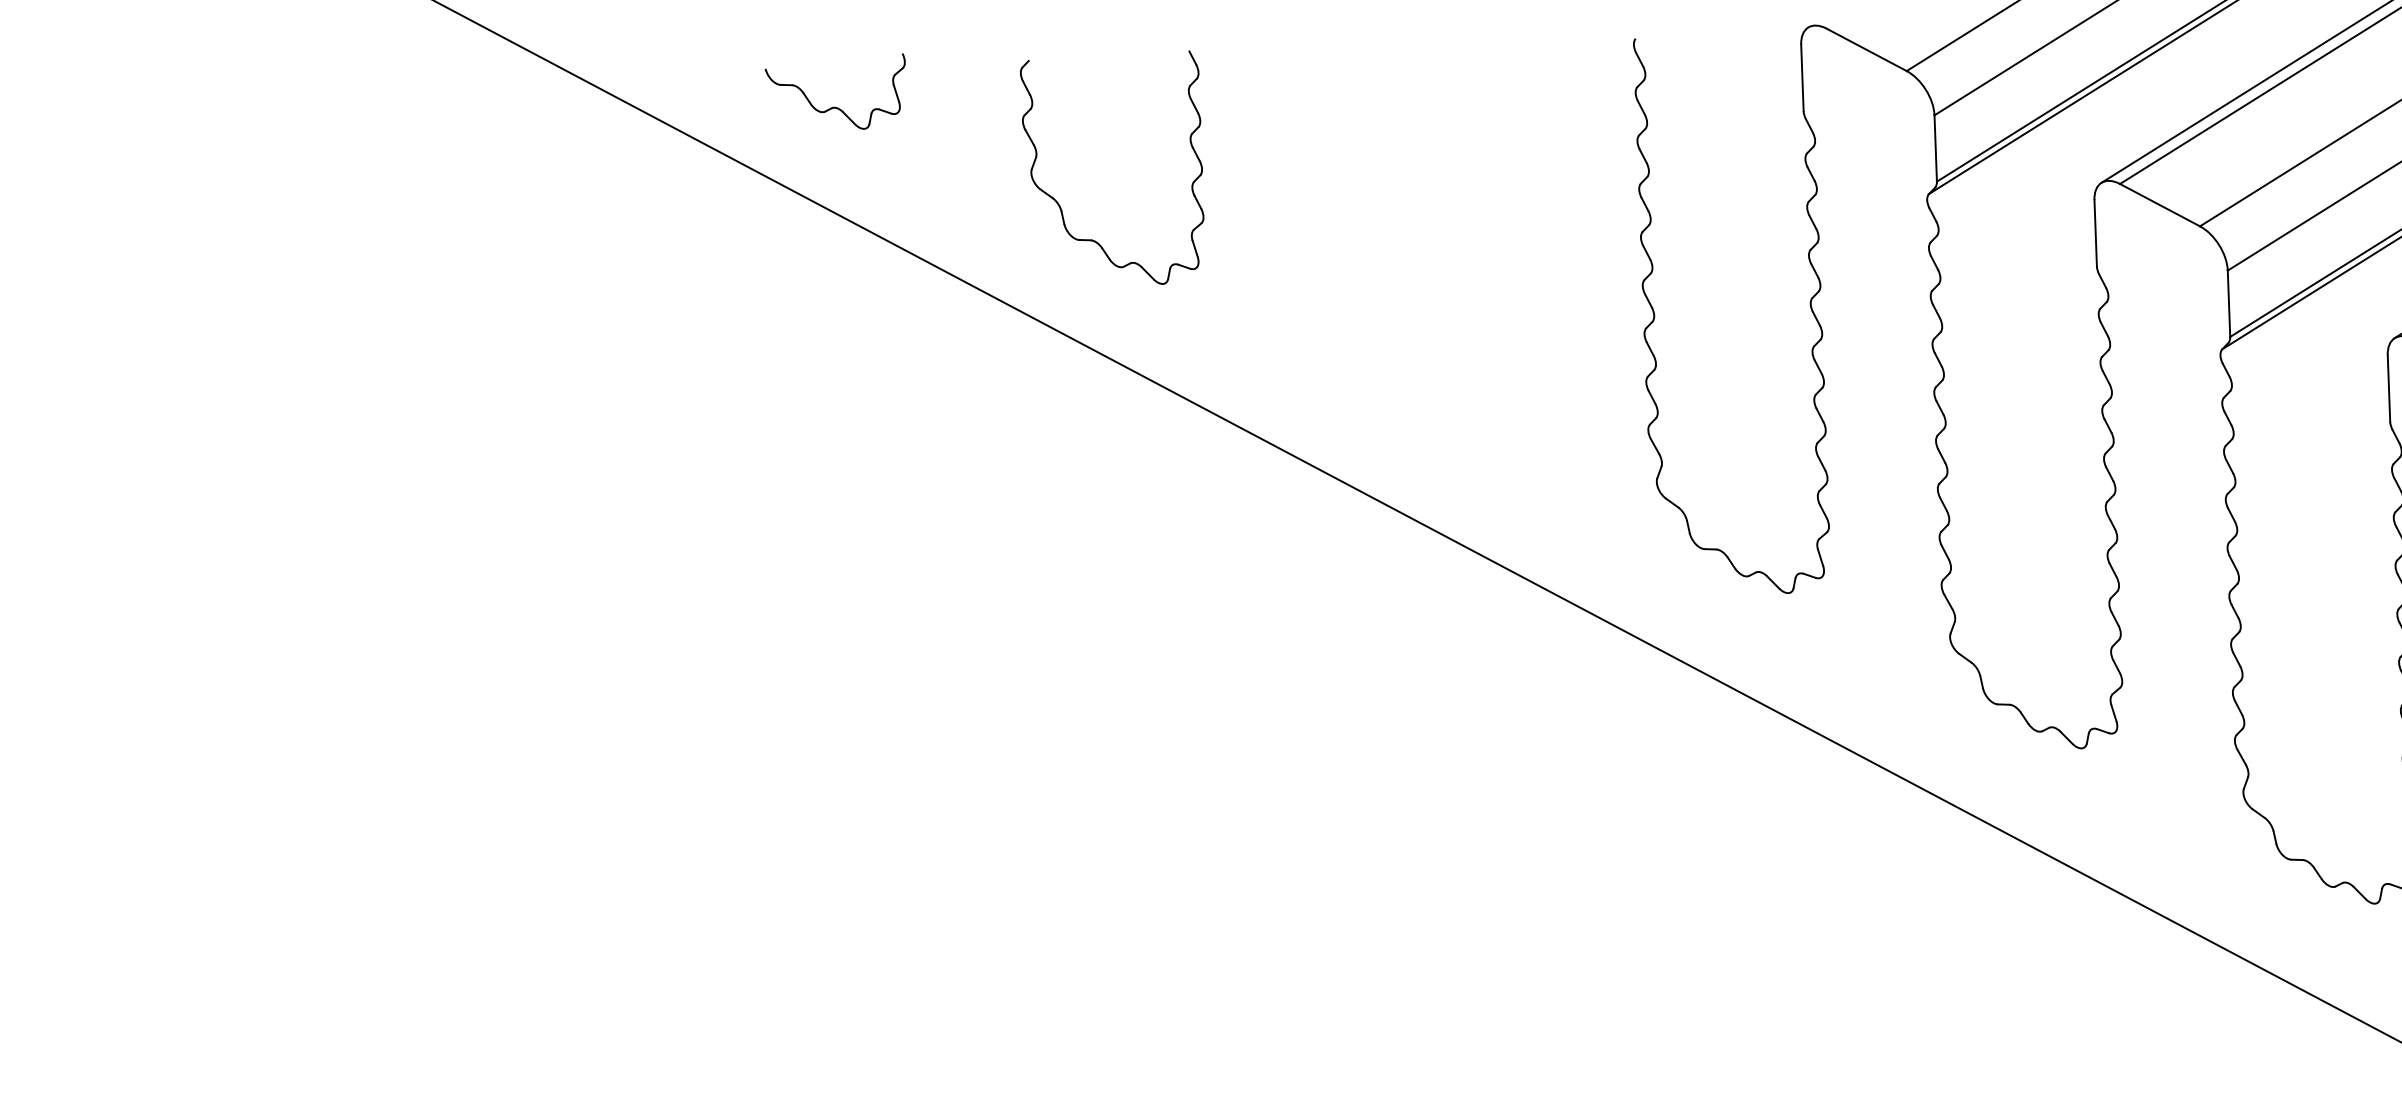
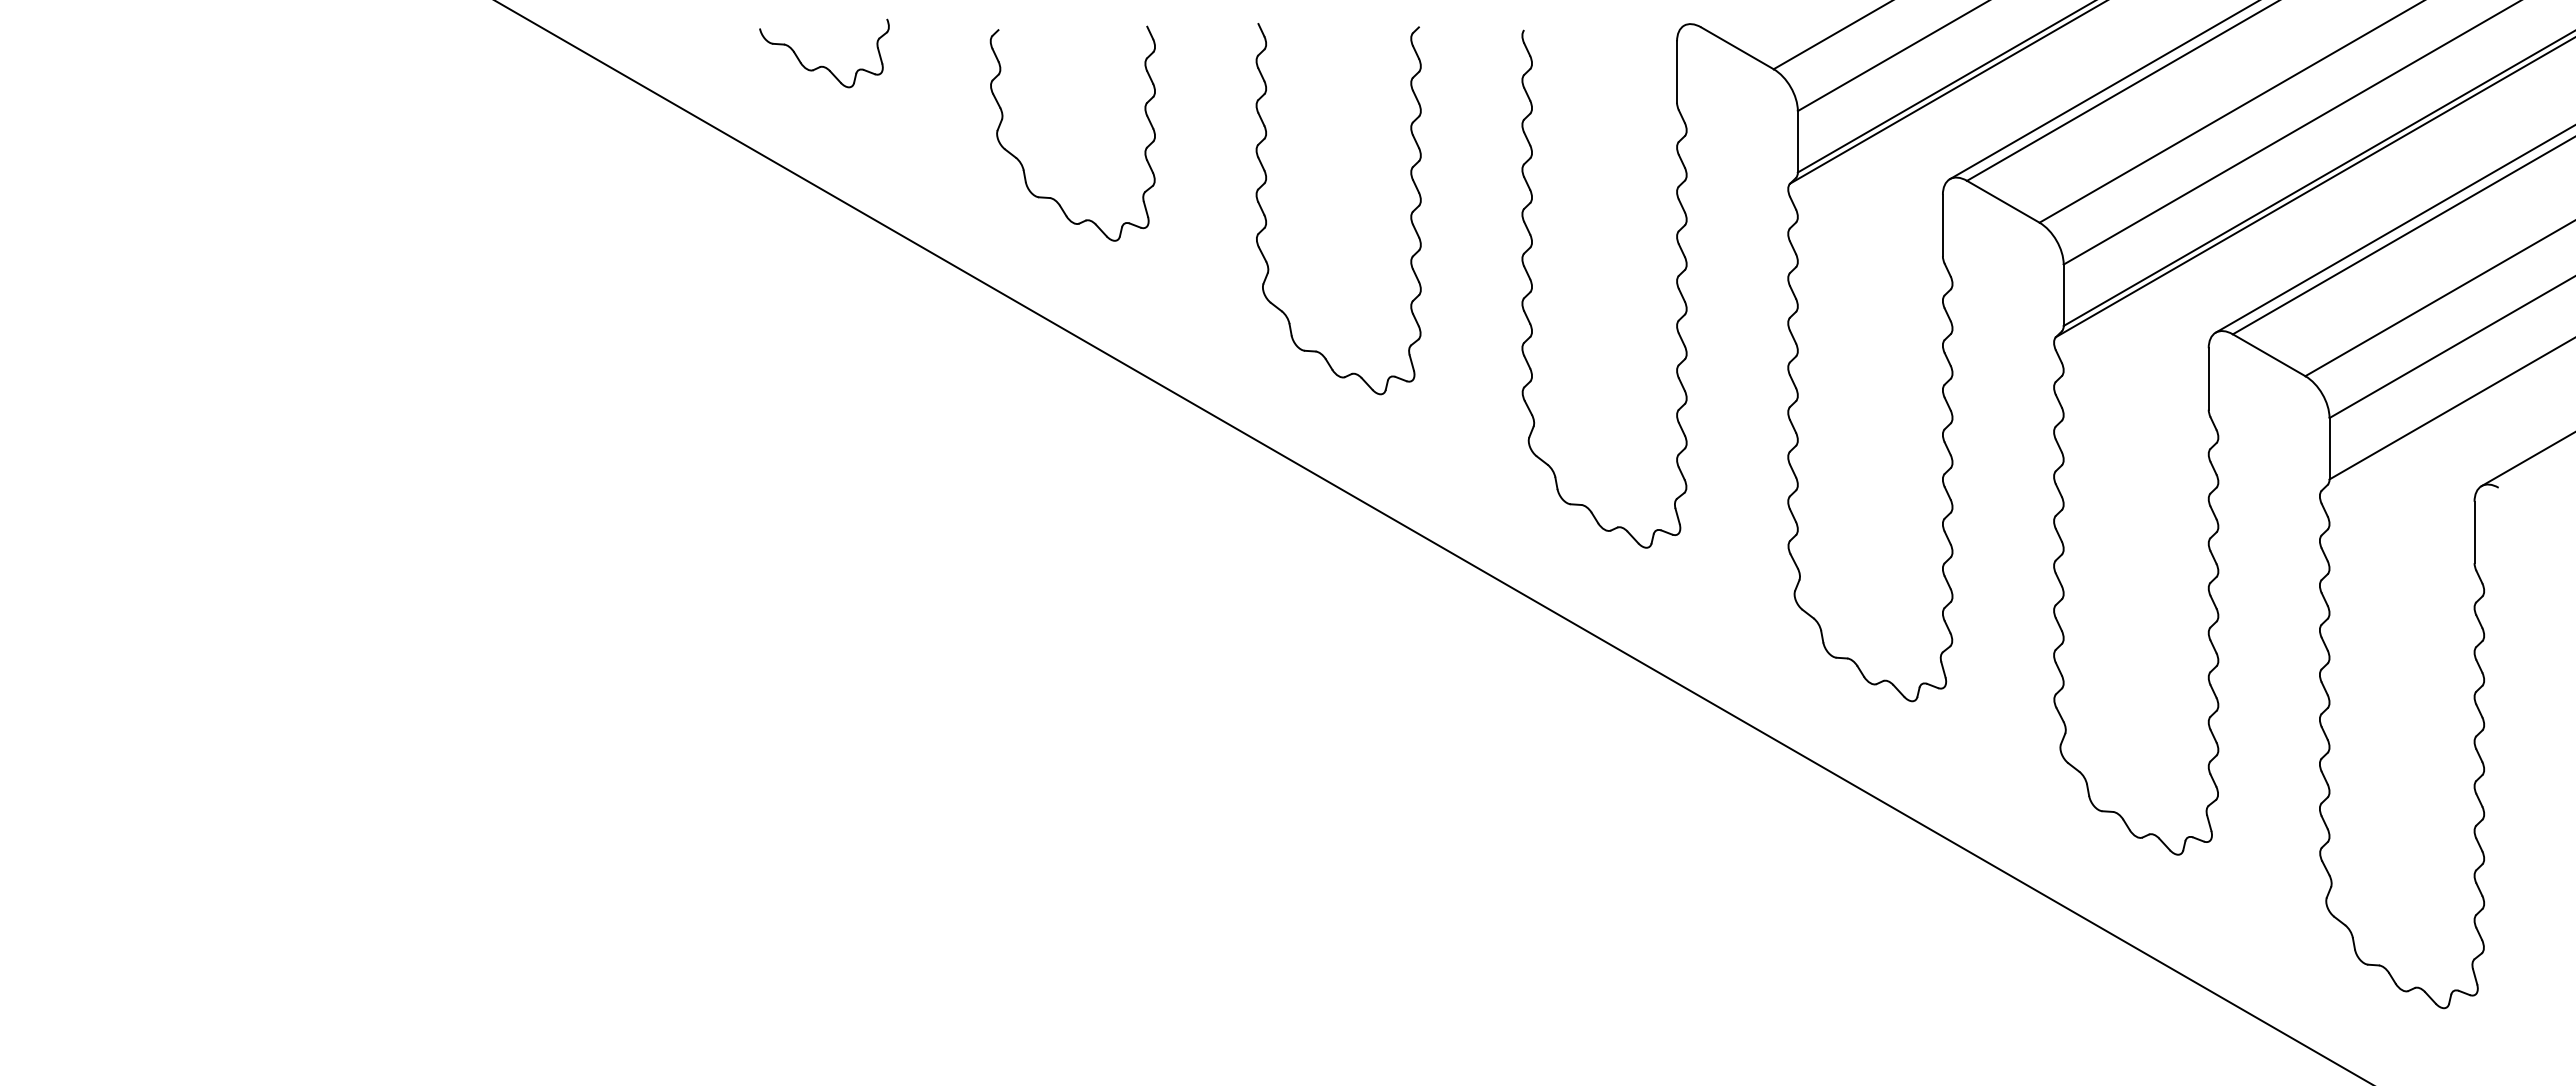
part: (833, 106) -> (821, 65), moved
part: (1058, 203) -> (1021, 162), moved
part: (1520, 242) -> (1410, 214), added

